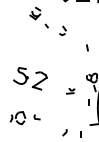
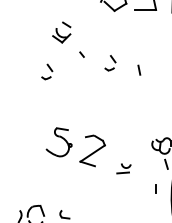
part: (26, 35) -> (46, 71), added
line: (87, 47) -> (139, 69), moved
part: (30, 78) -> (76, 146), moved

